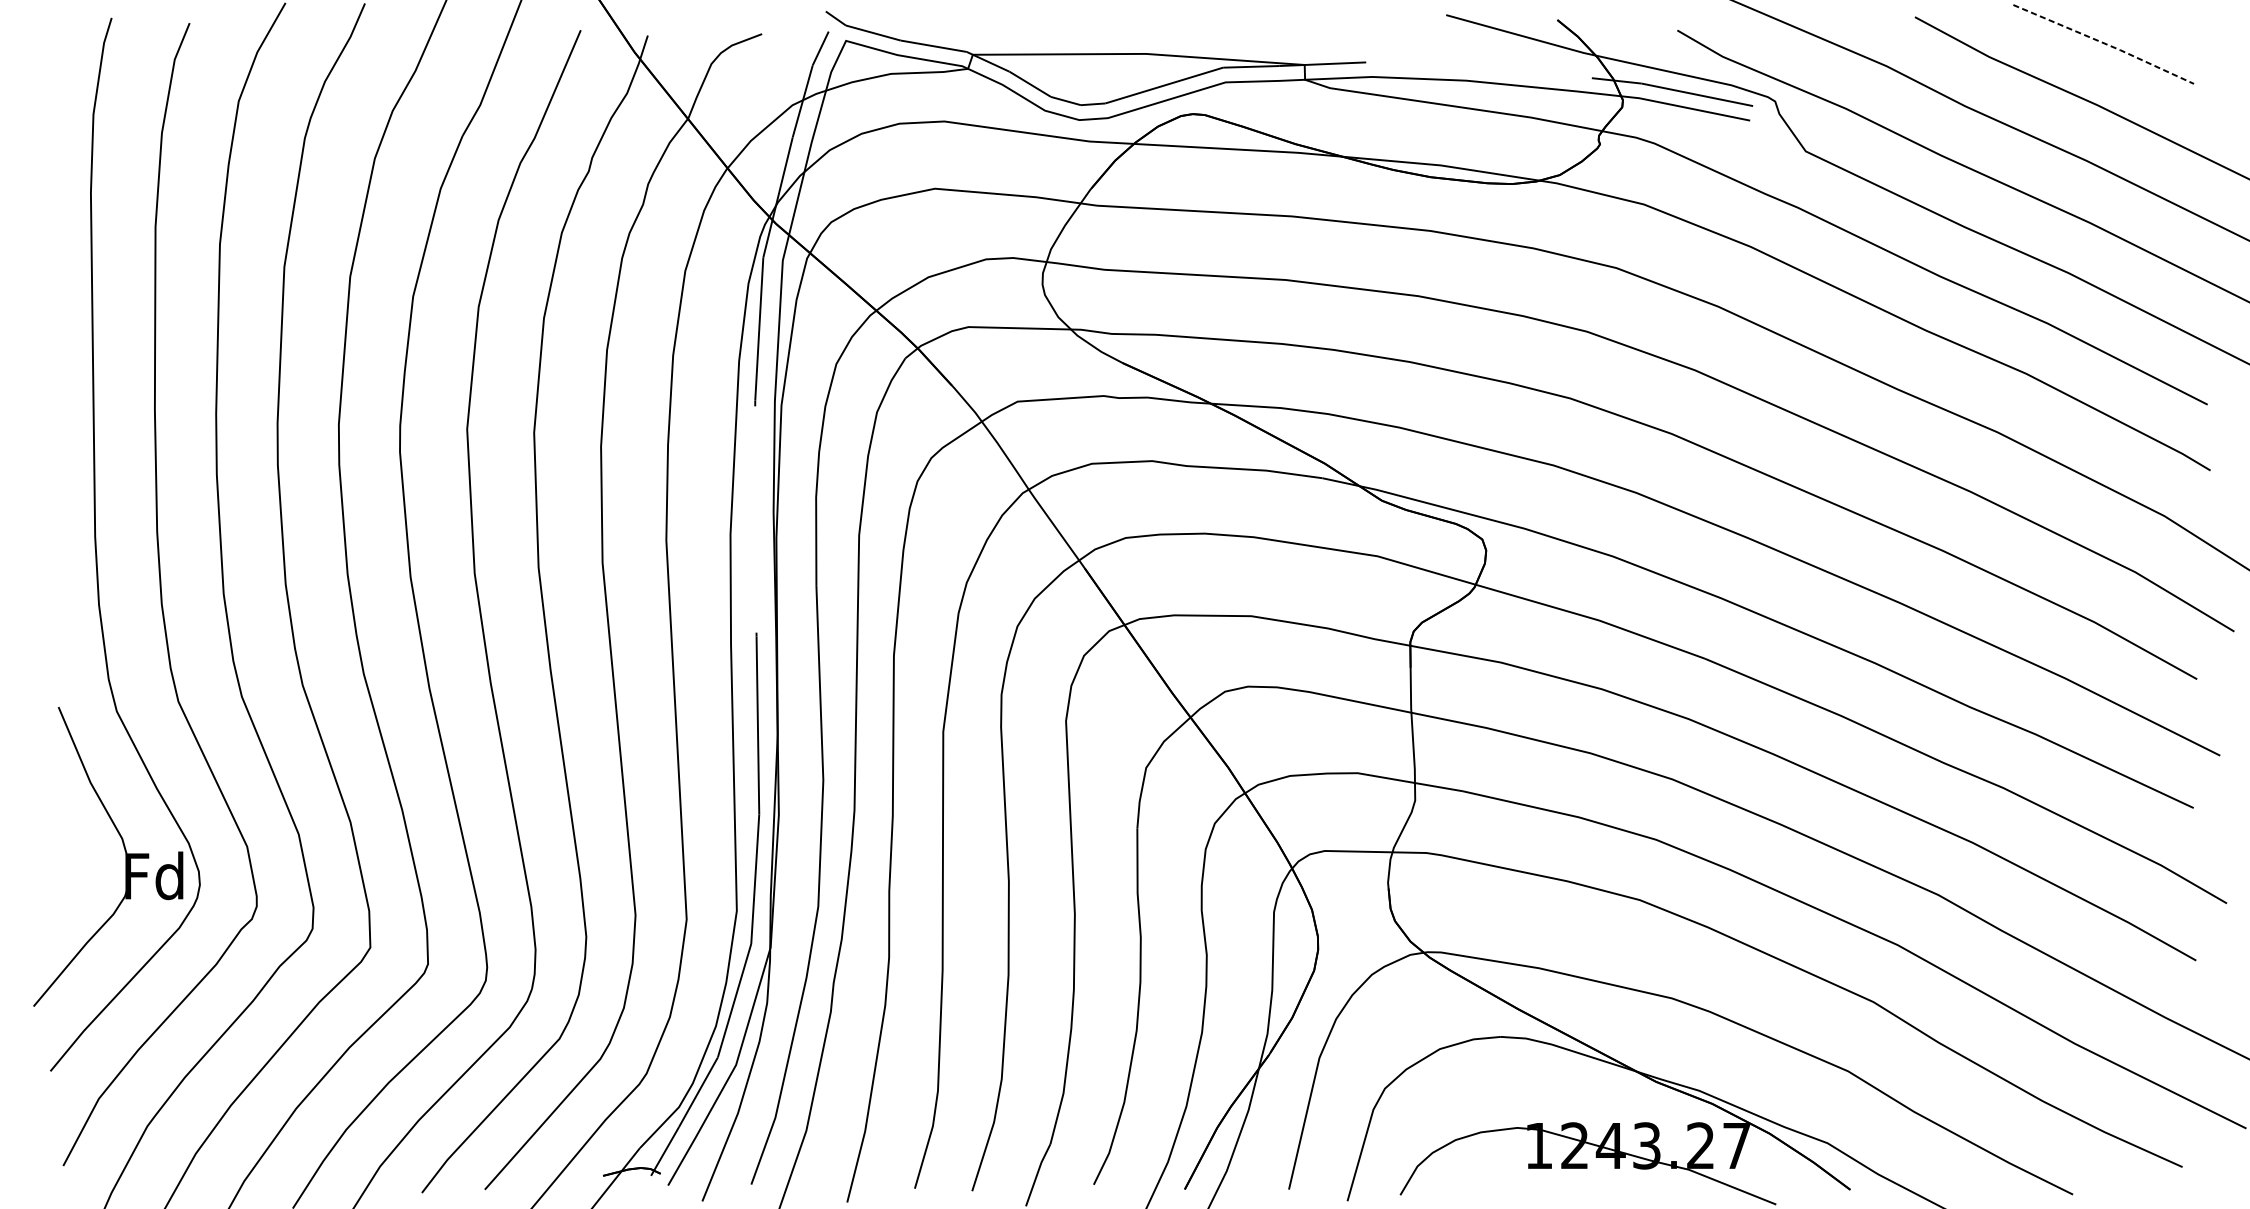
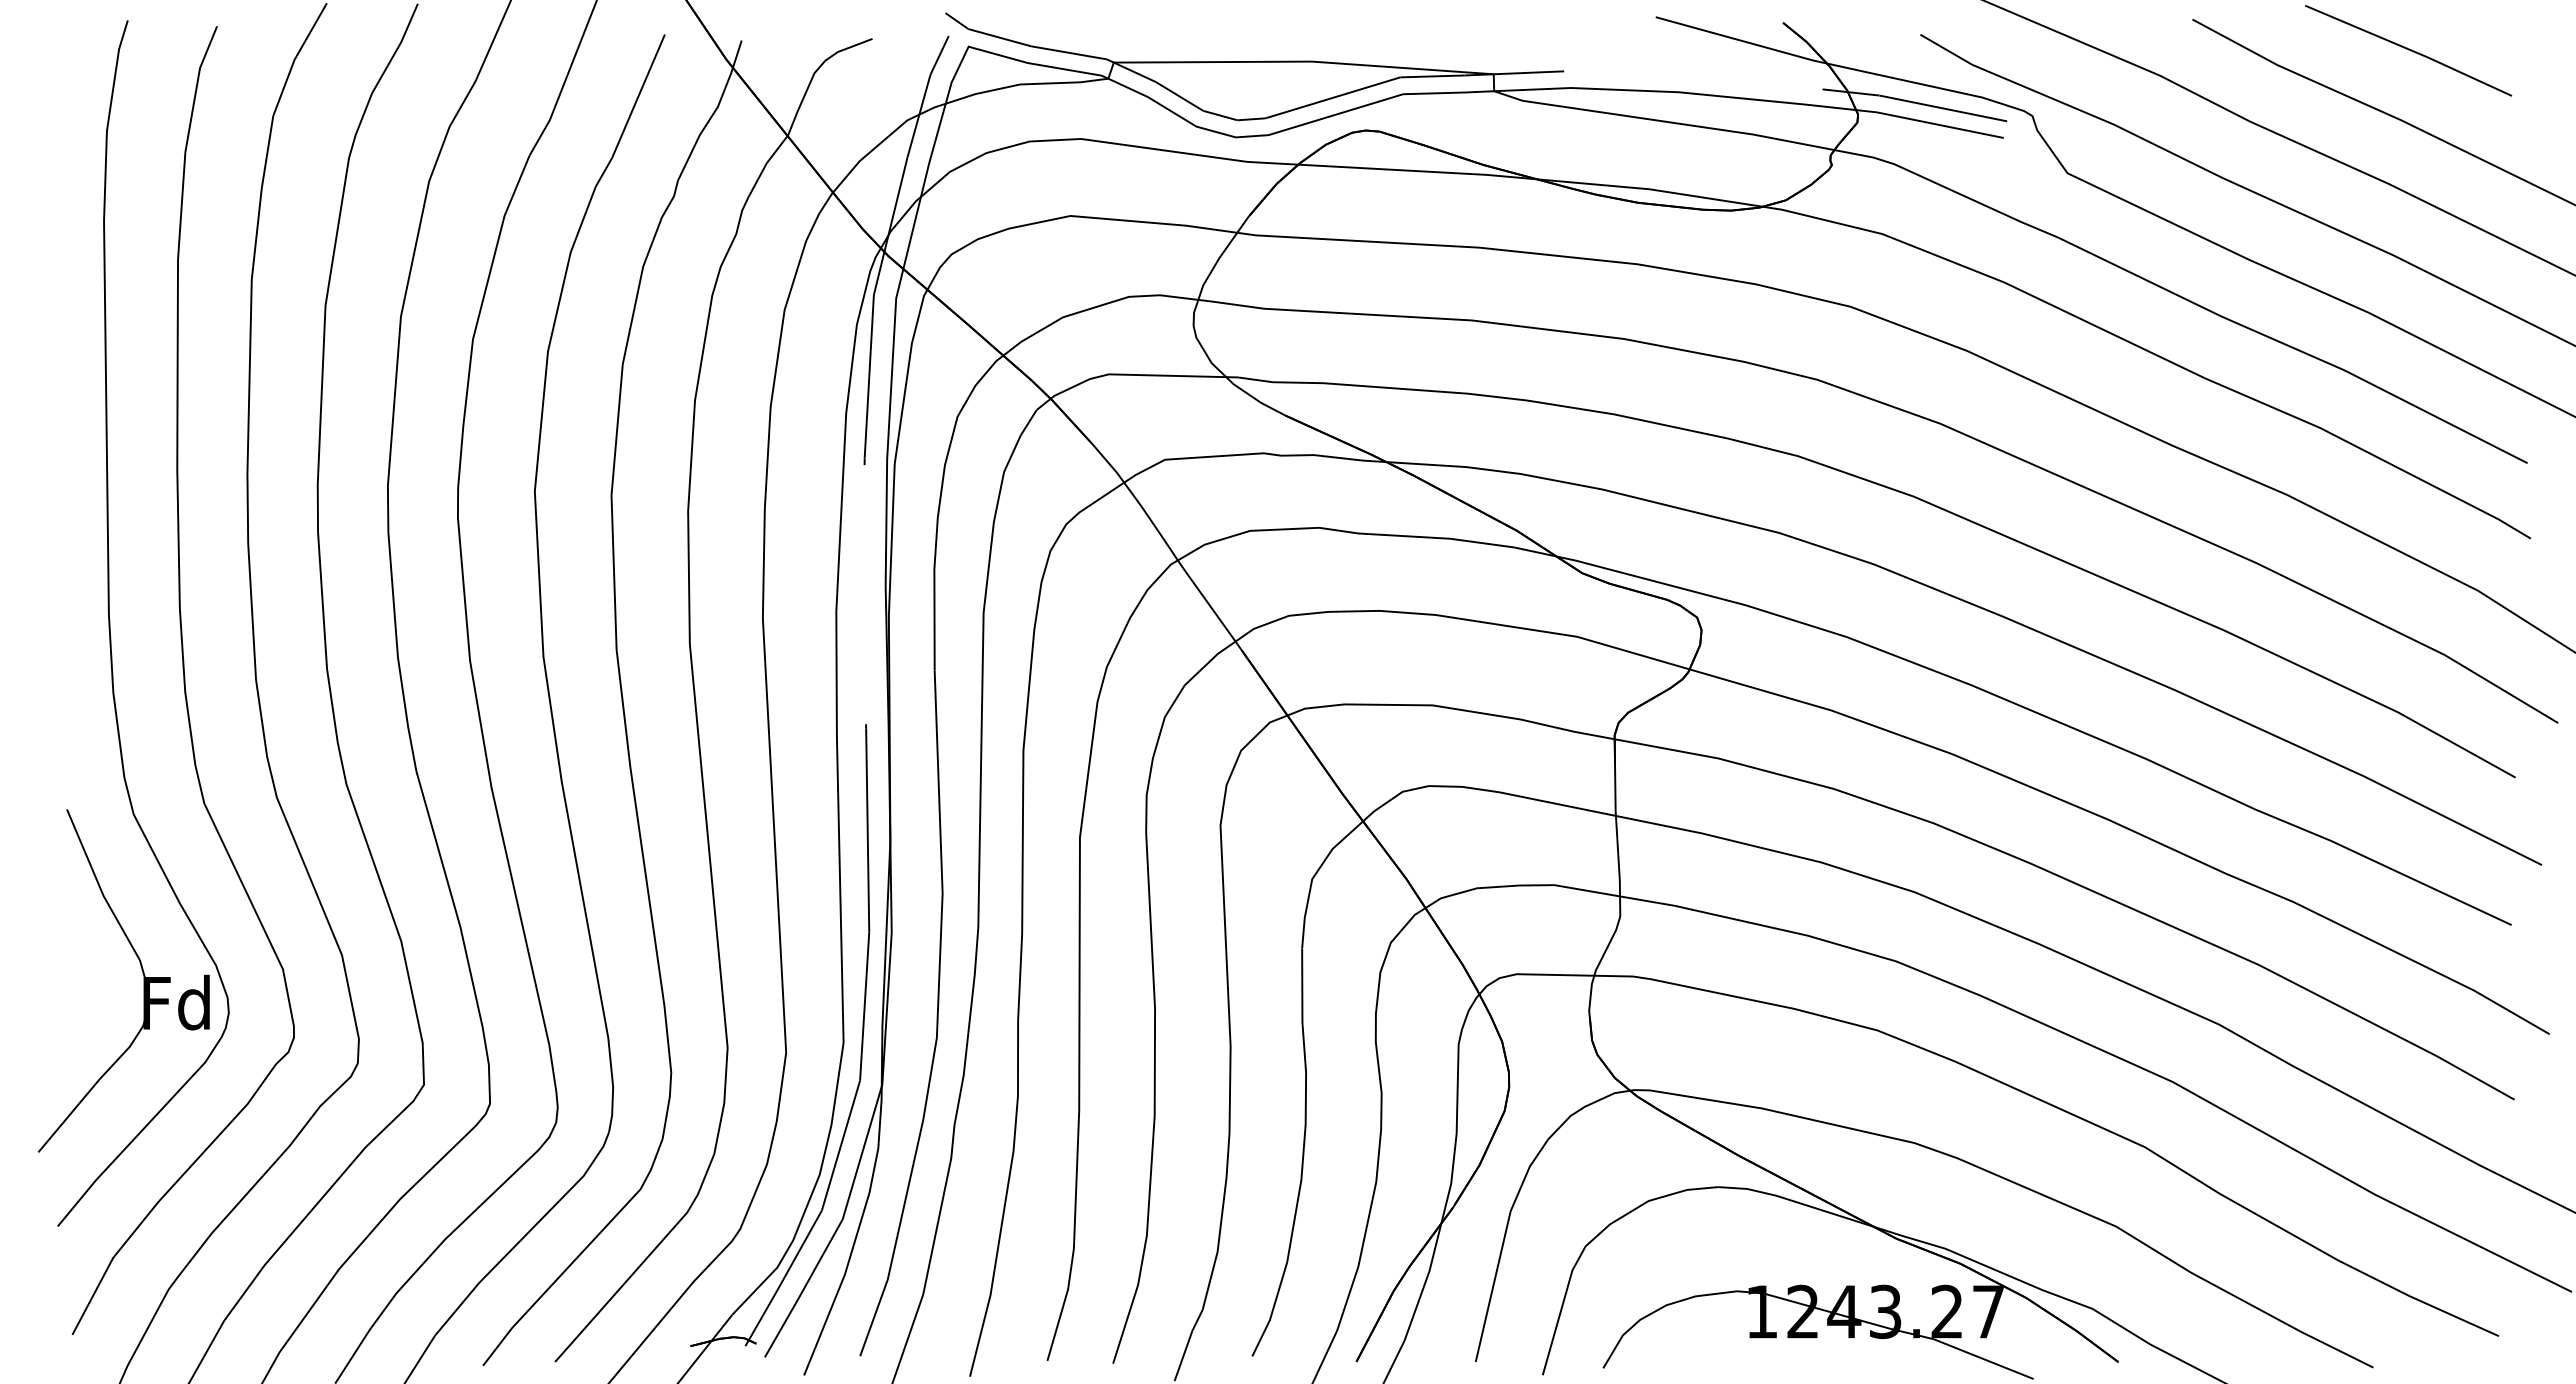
line: (2104, 43) -> (2409, 49), dashed -> solid

